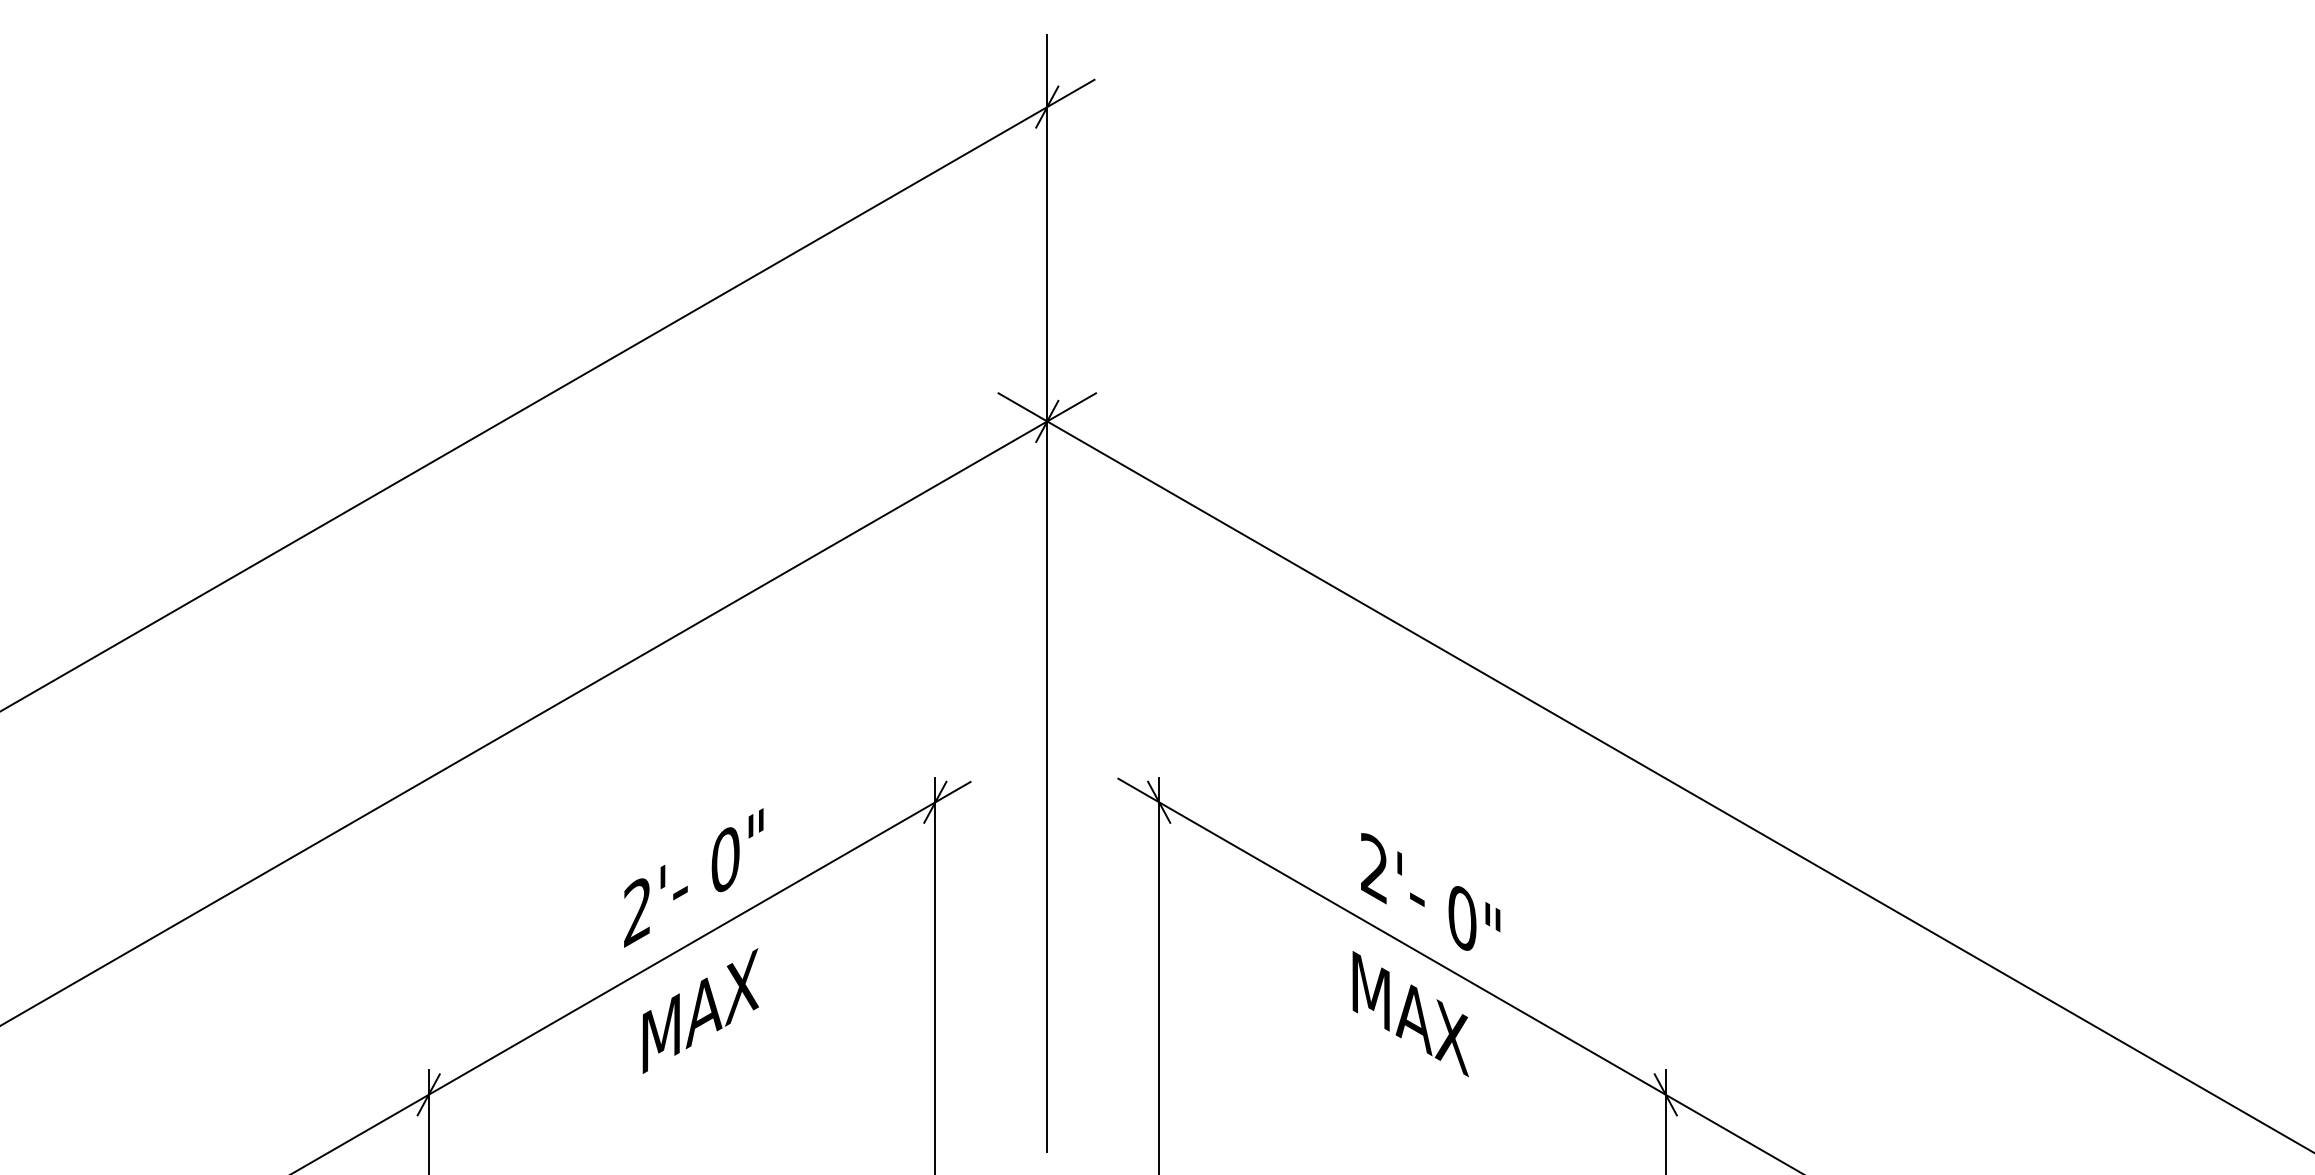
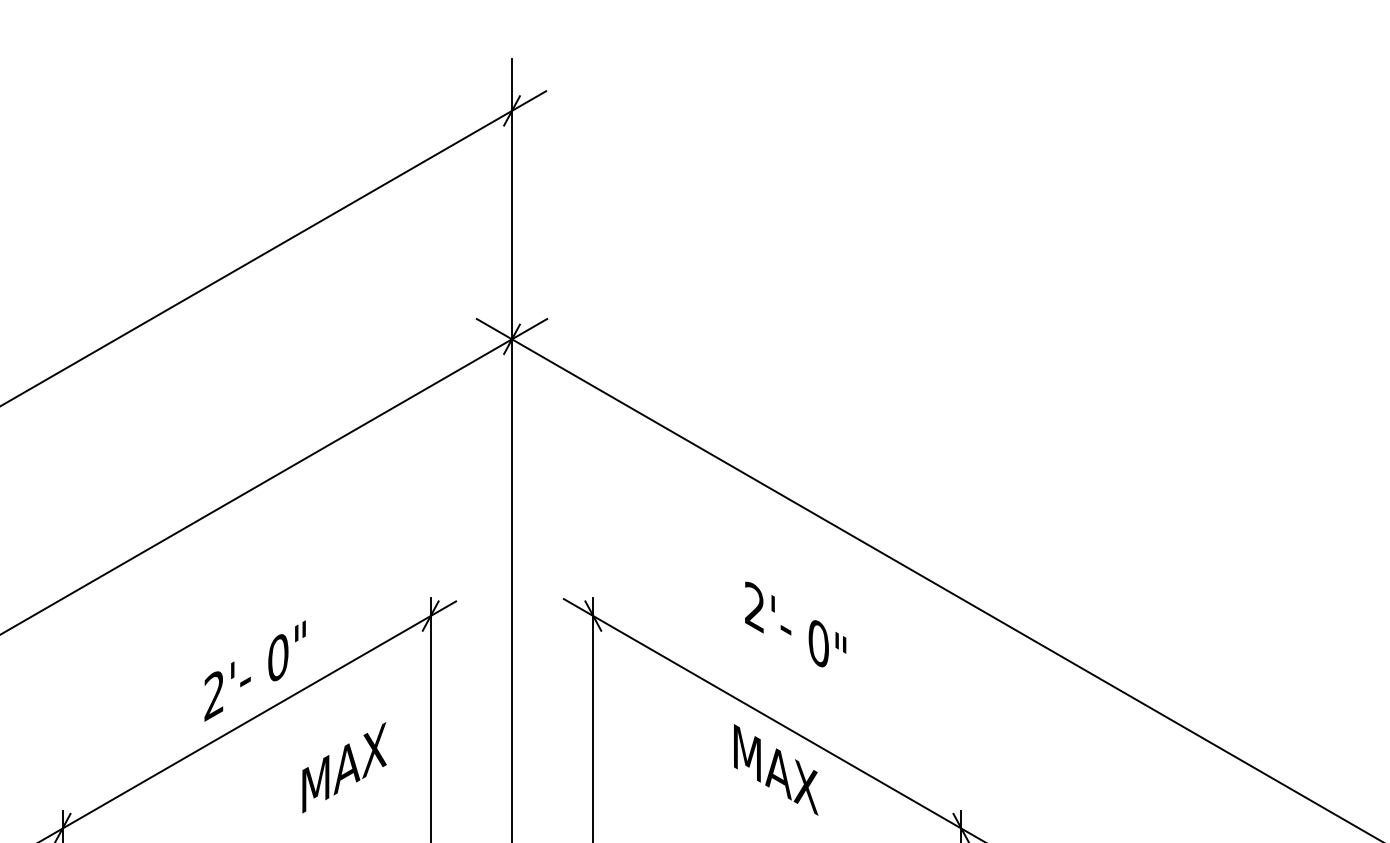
text: (1430, 891) -> (795, 624), moved
text: (700, 1010) -> (344, 767), moved

